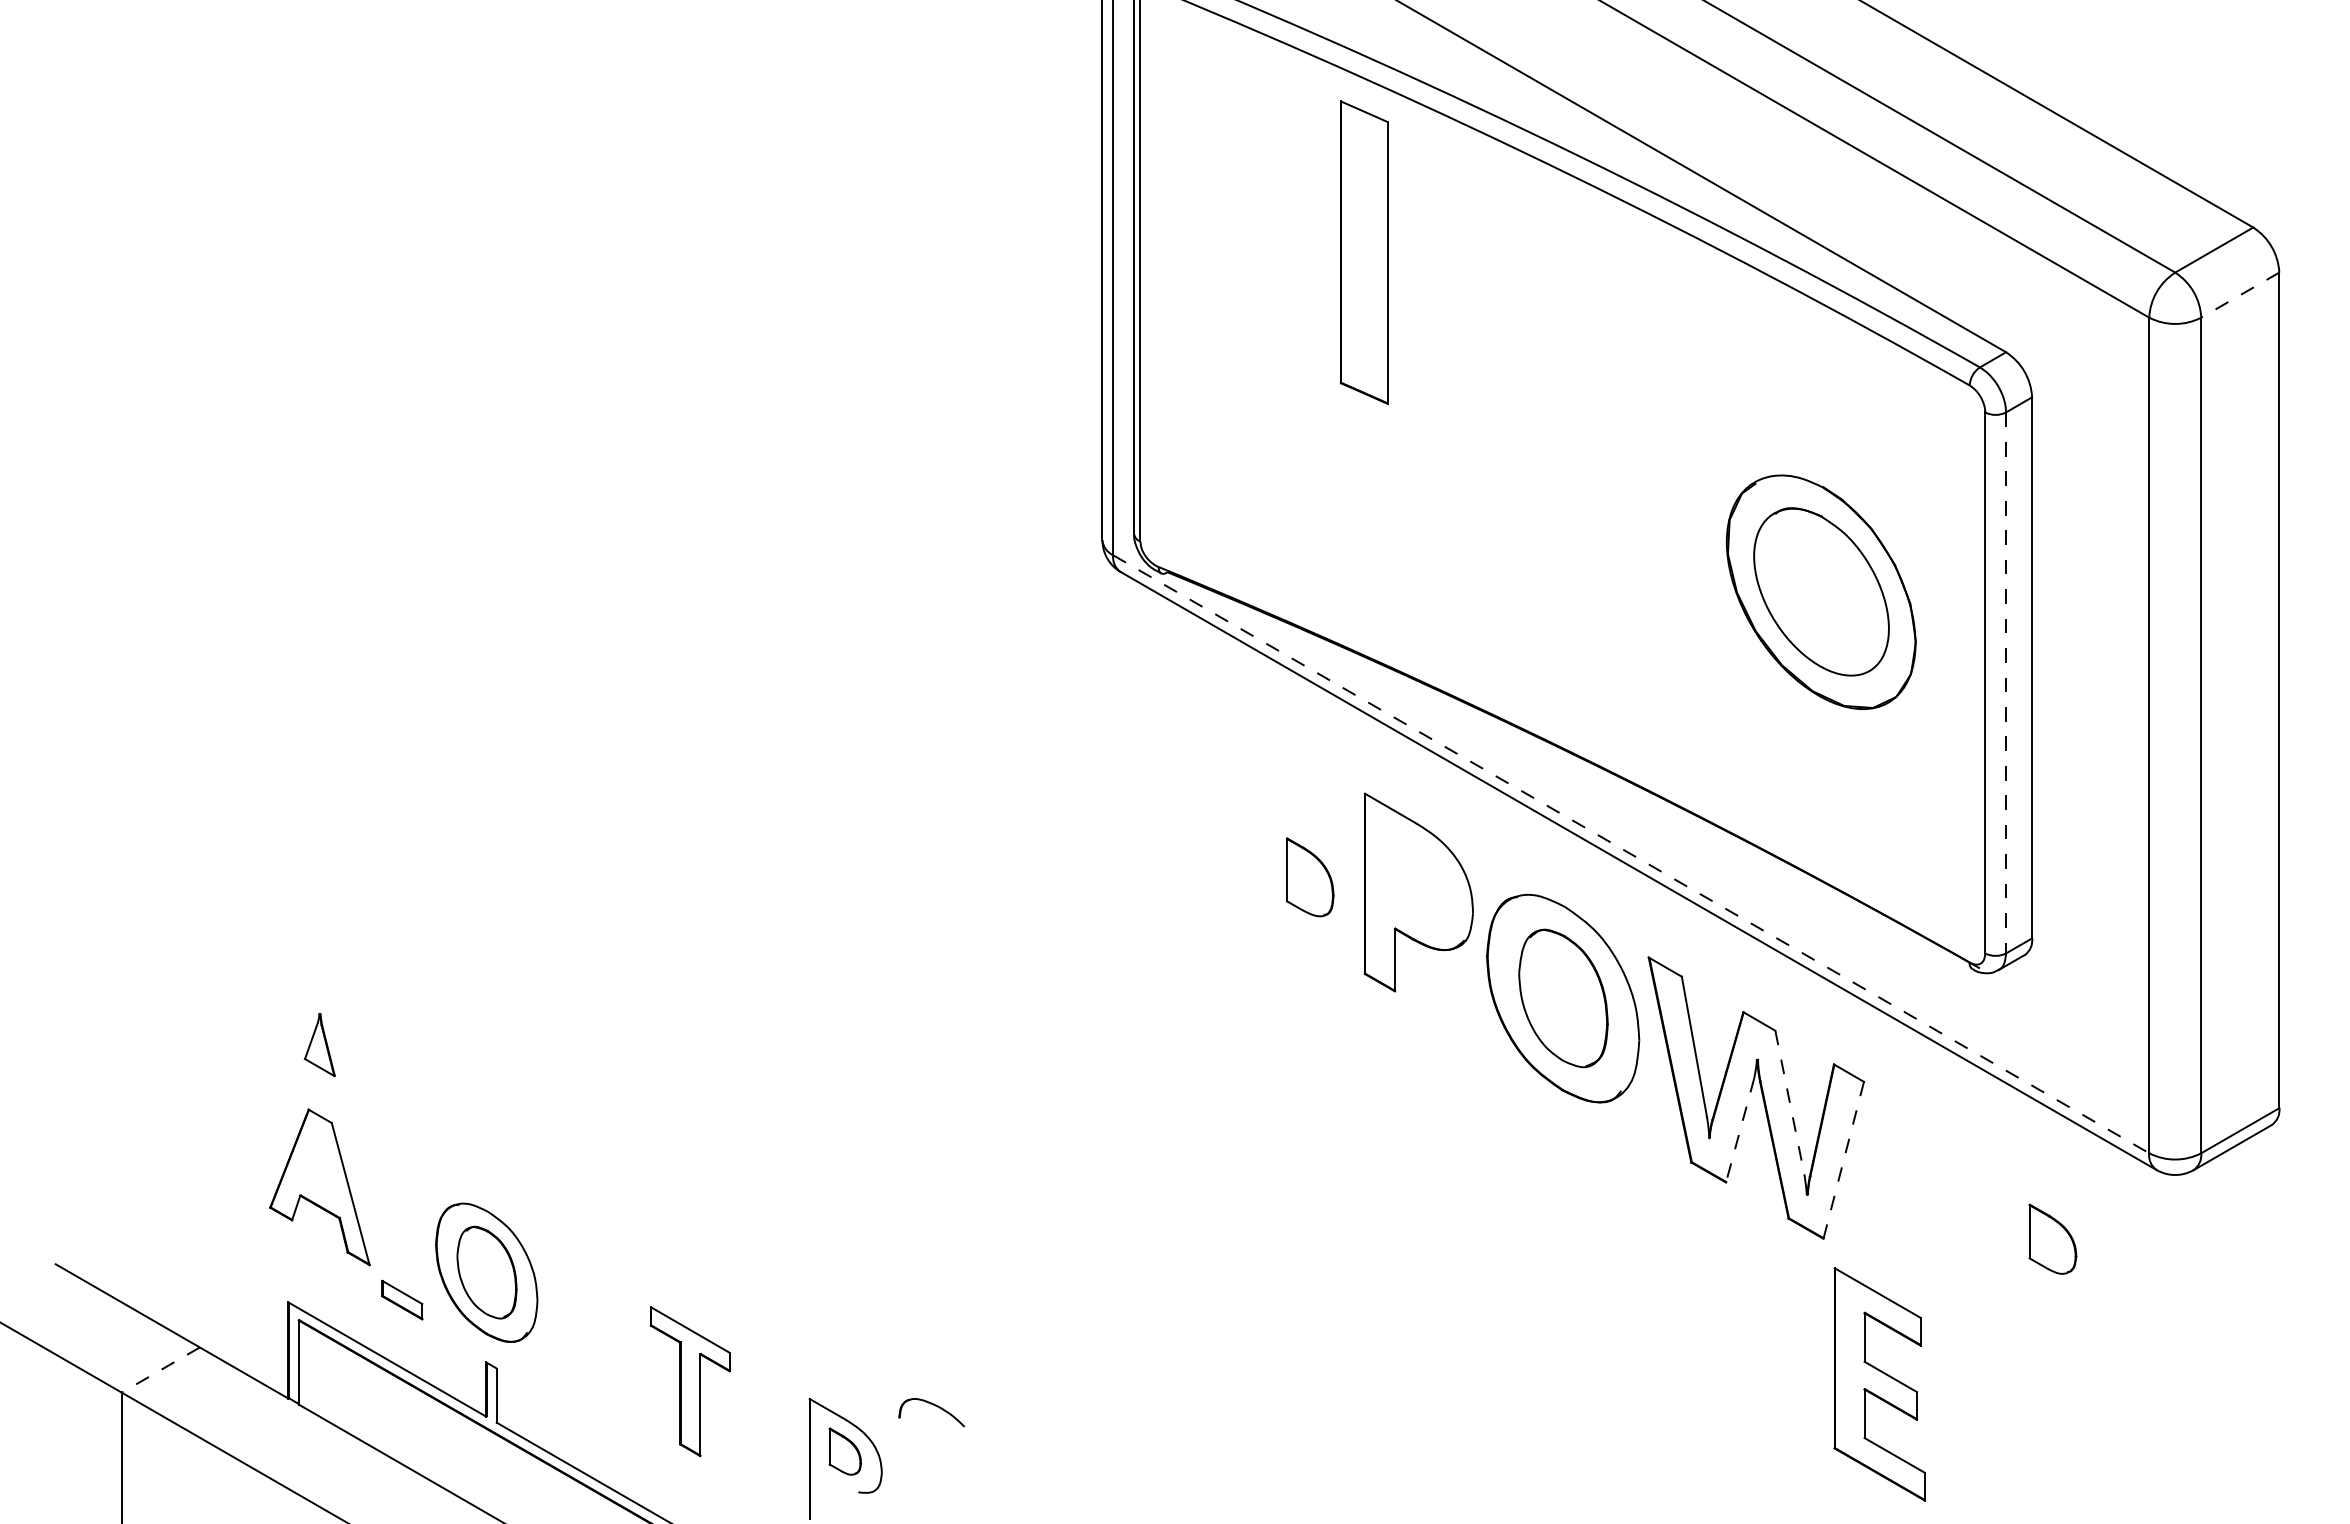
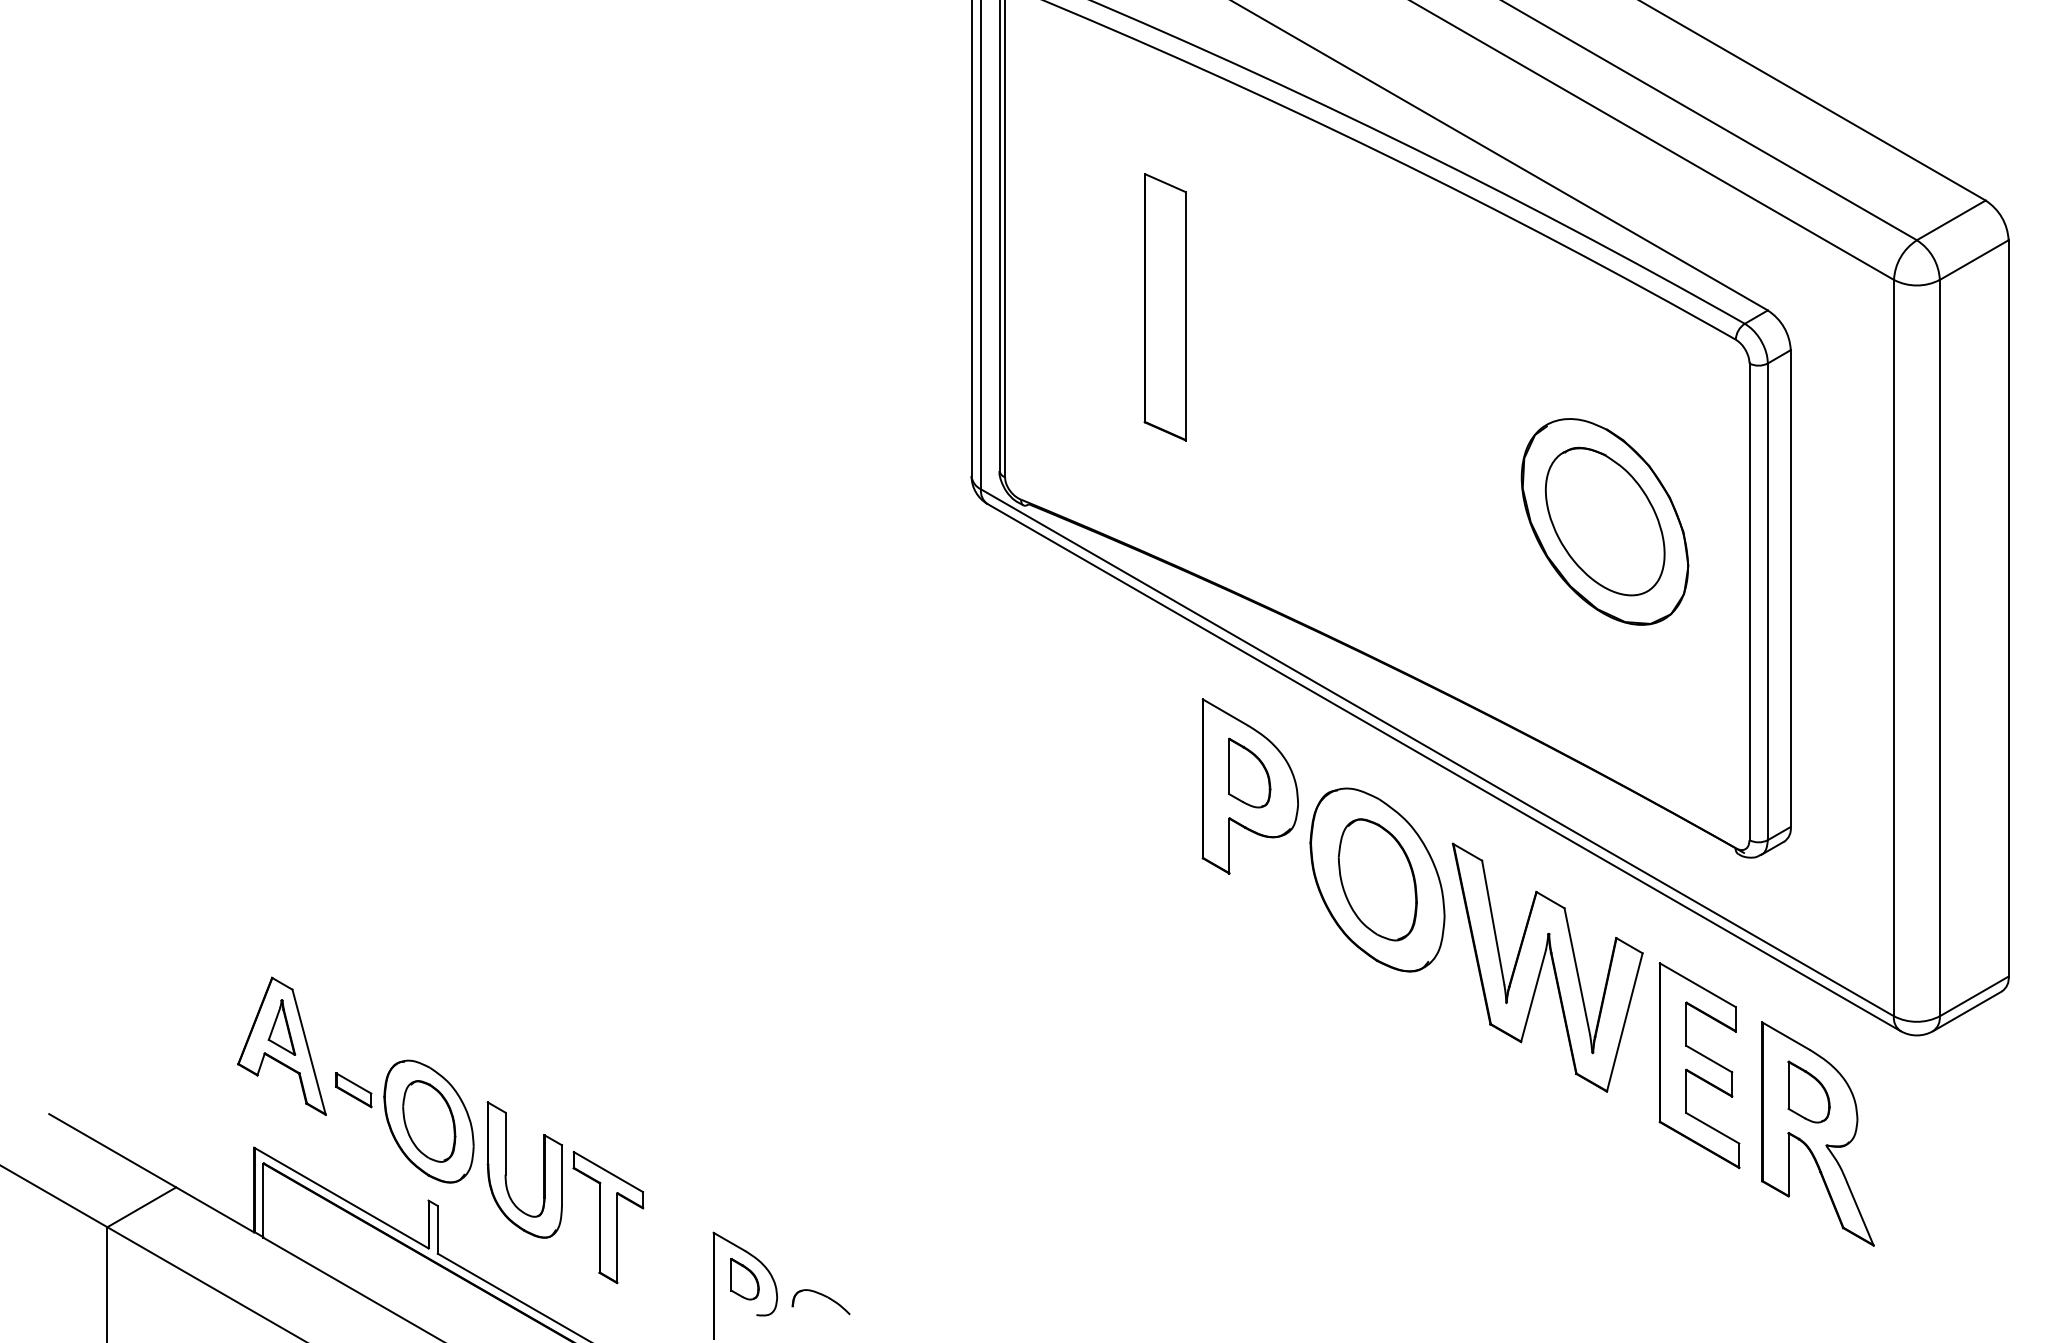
part: (1364, 252) -> (1165, 307), moved
line: (2239, 295) -> (1973, 260), dashed -> solid
line: (2006, 683) -> (1768, 602), dashed -> solid
line: (1631, 854) -> (1437, 753), dashed -> solid
part: (1310, 877) -> (1250, 773), moved
part: (319, 1045) -> (281, 1027), moved
line: (1789, 1103) -> (1576, 972), dashed -> solid
line: (1740, 1130) -> (1533, 996), dashed -> solid
line: (1843, 1160) -> (1624, 1022), dashed -> solid
part: (2062, 1286) -> (1817, 1133), added
part: (402, 1299) -> (353, 1089), moved
part: (574, 1327) -> (506, 1169), added
line: (160, 1370) -> (141, 1207), dashed -> solid
part: (1879, 1384) -> (1699, 1065), moved
part: (935, 1406) -> (824, 1296), moved

